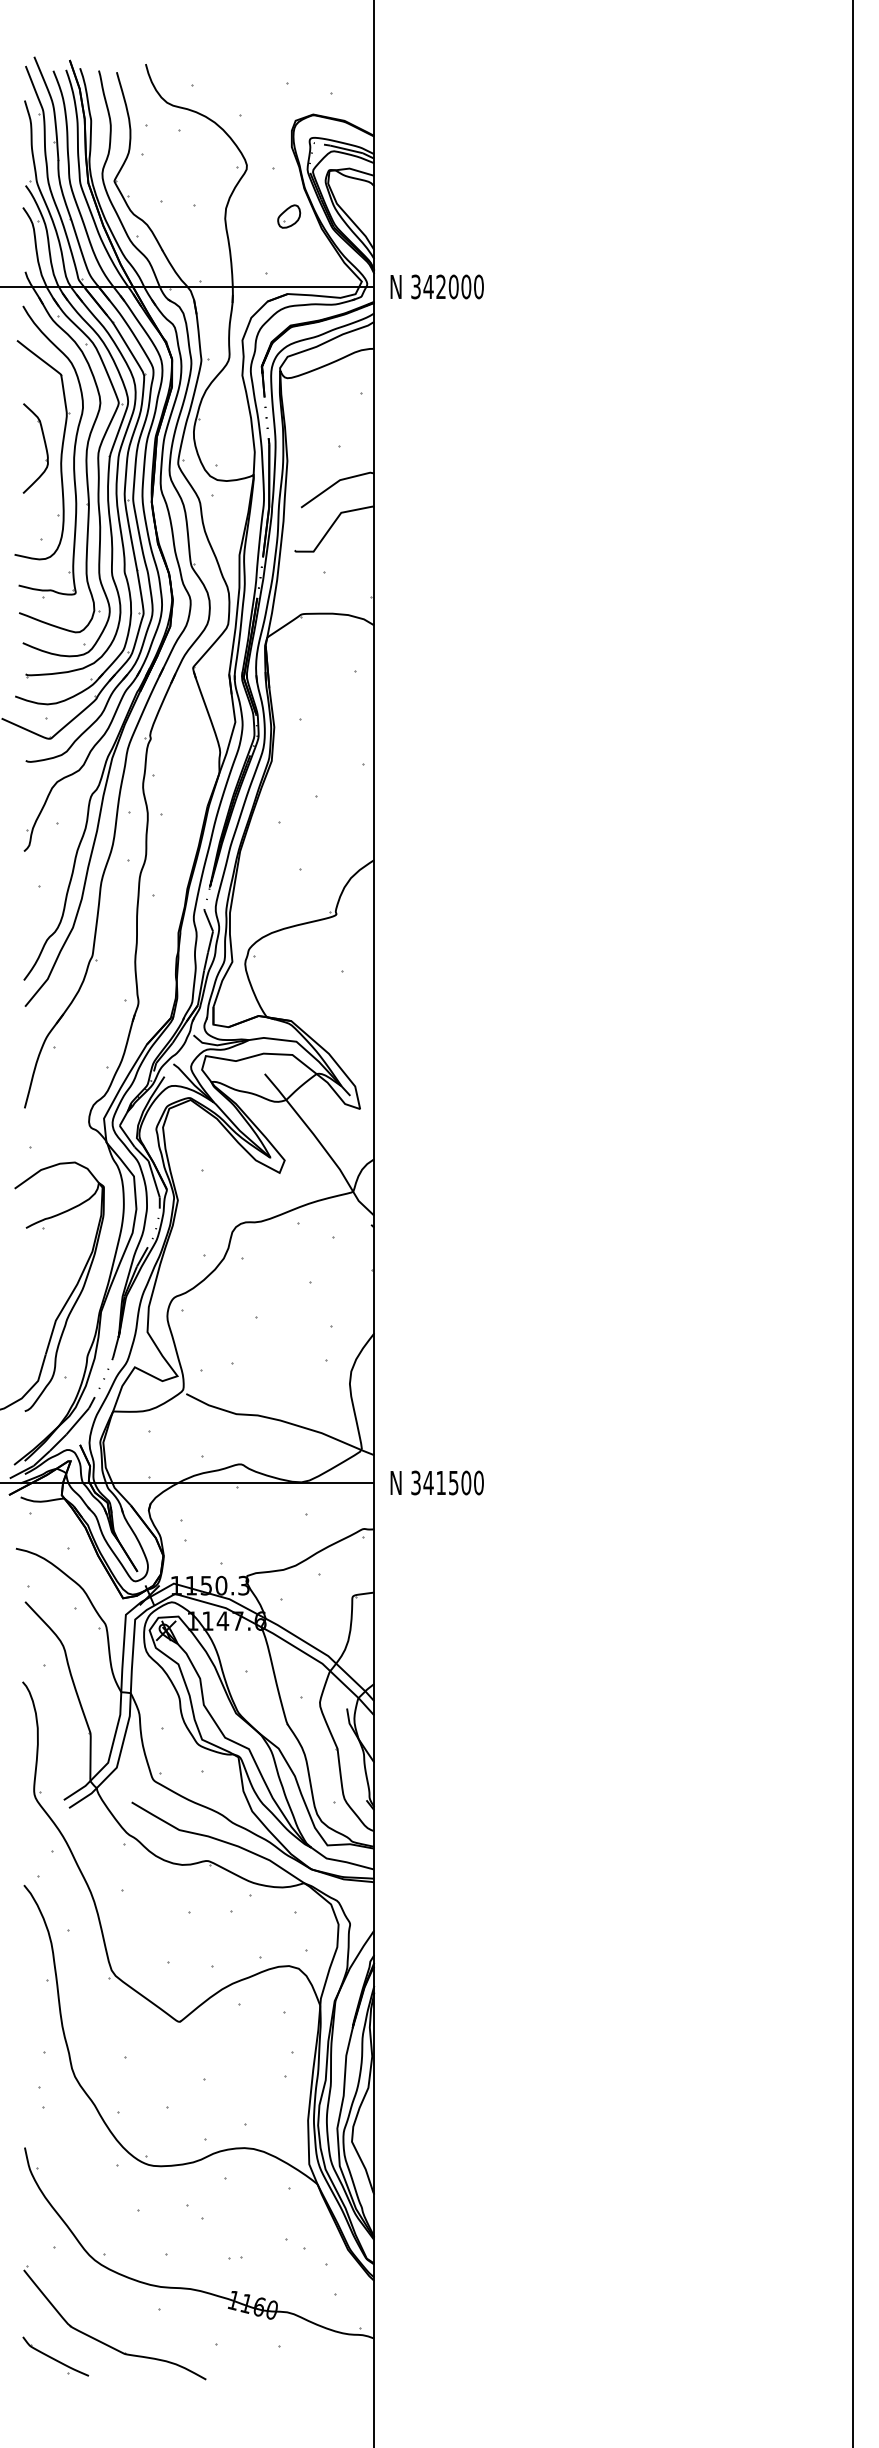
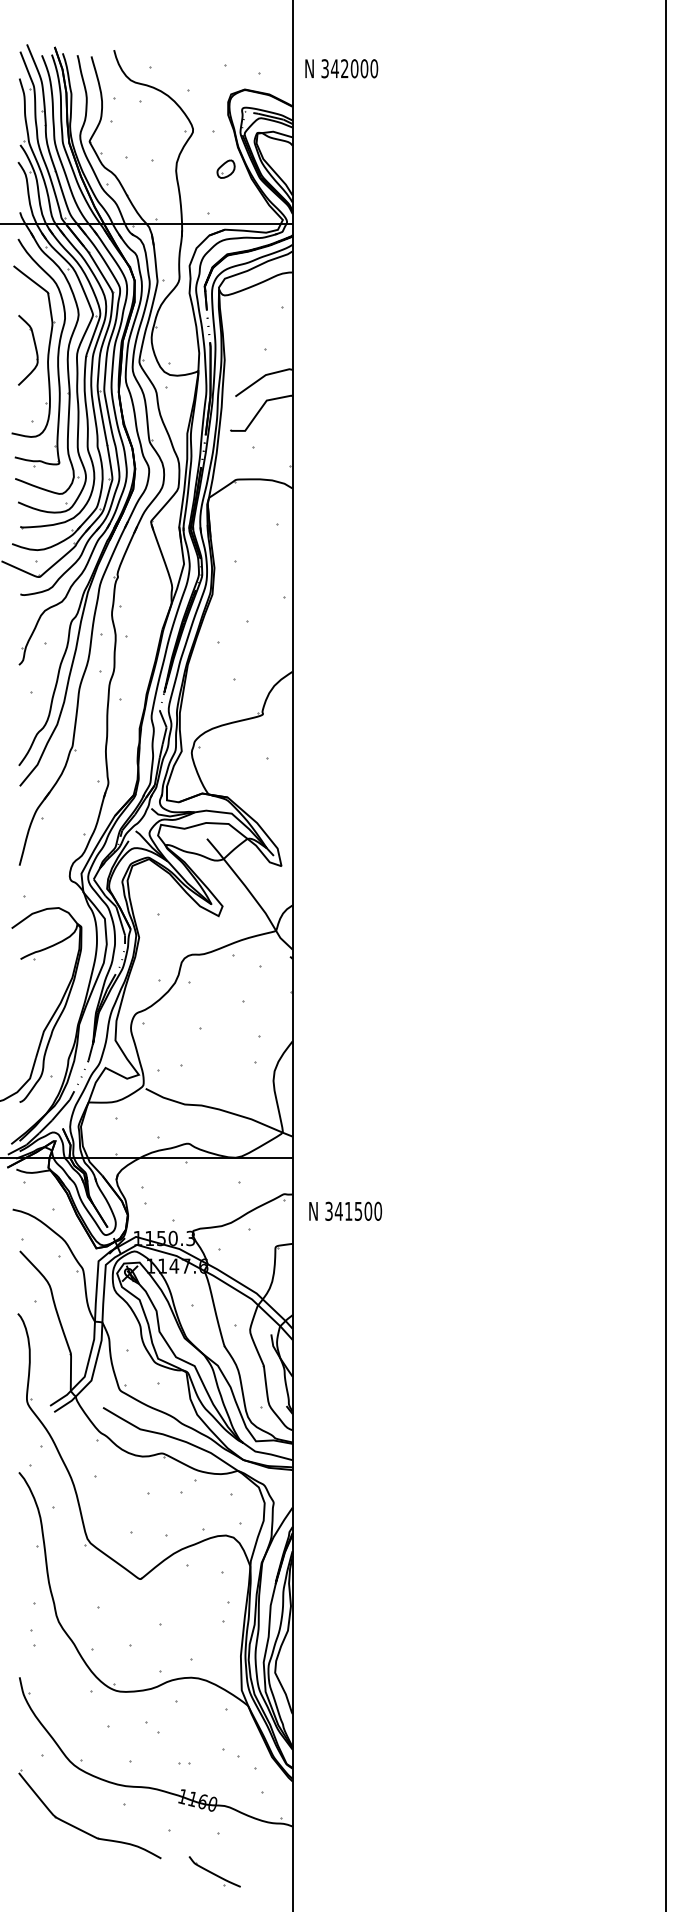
text: (436, 286) -> (341, 68), moved
text: (436, 1482) -> (345, 1210), moved
part: (55, 2356) -> (214, 1871), moved

